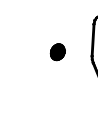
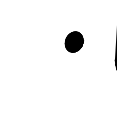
part: (57, 52) -> (73, 42), moved

